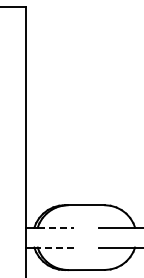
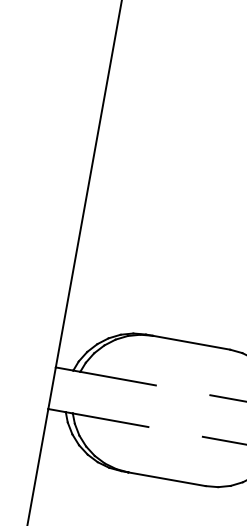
line: (55, 227) -> (117, 377), dashed -> solid
line: (55, 247) -> (110, 420), dashed -> solid

